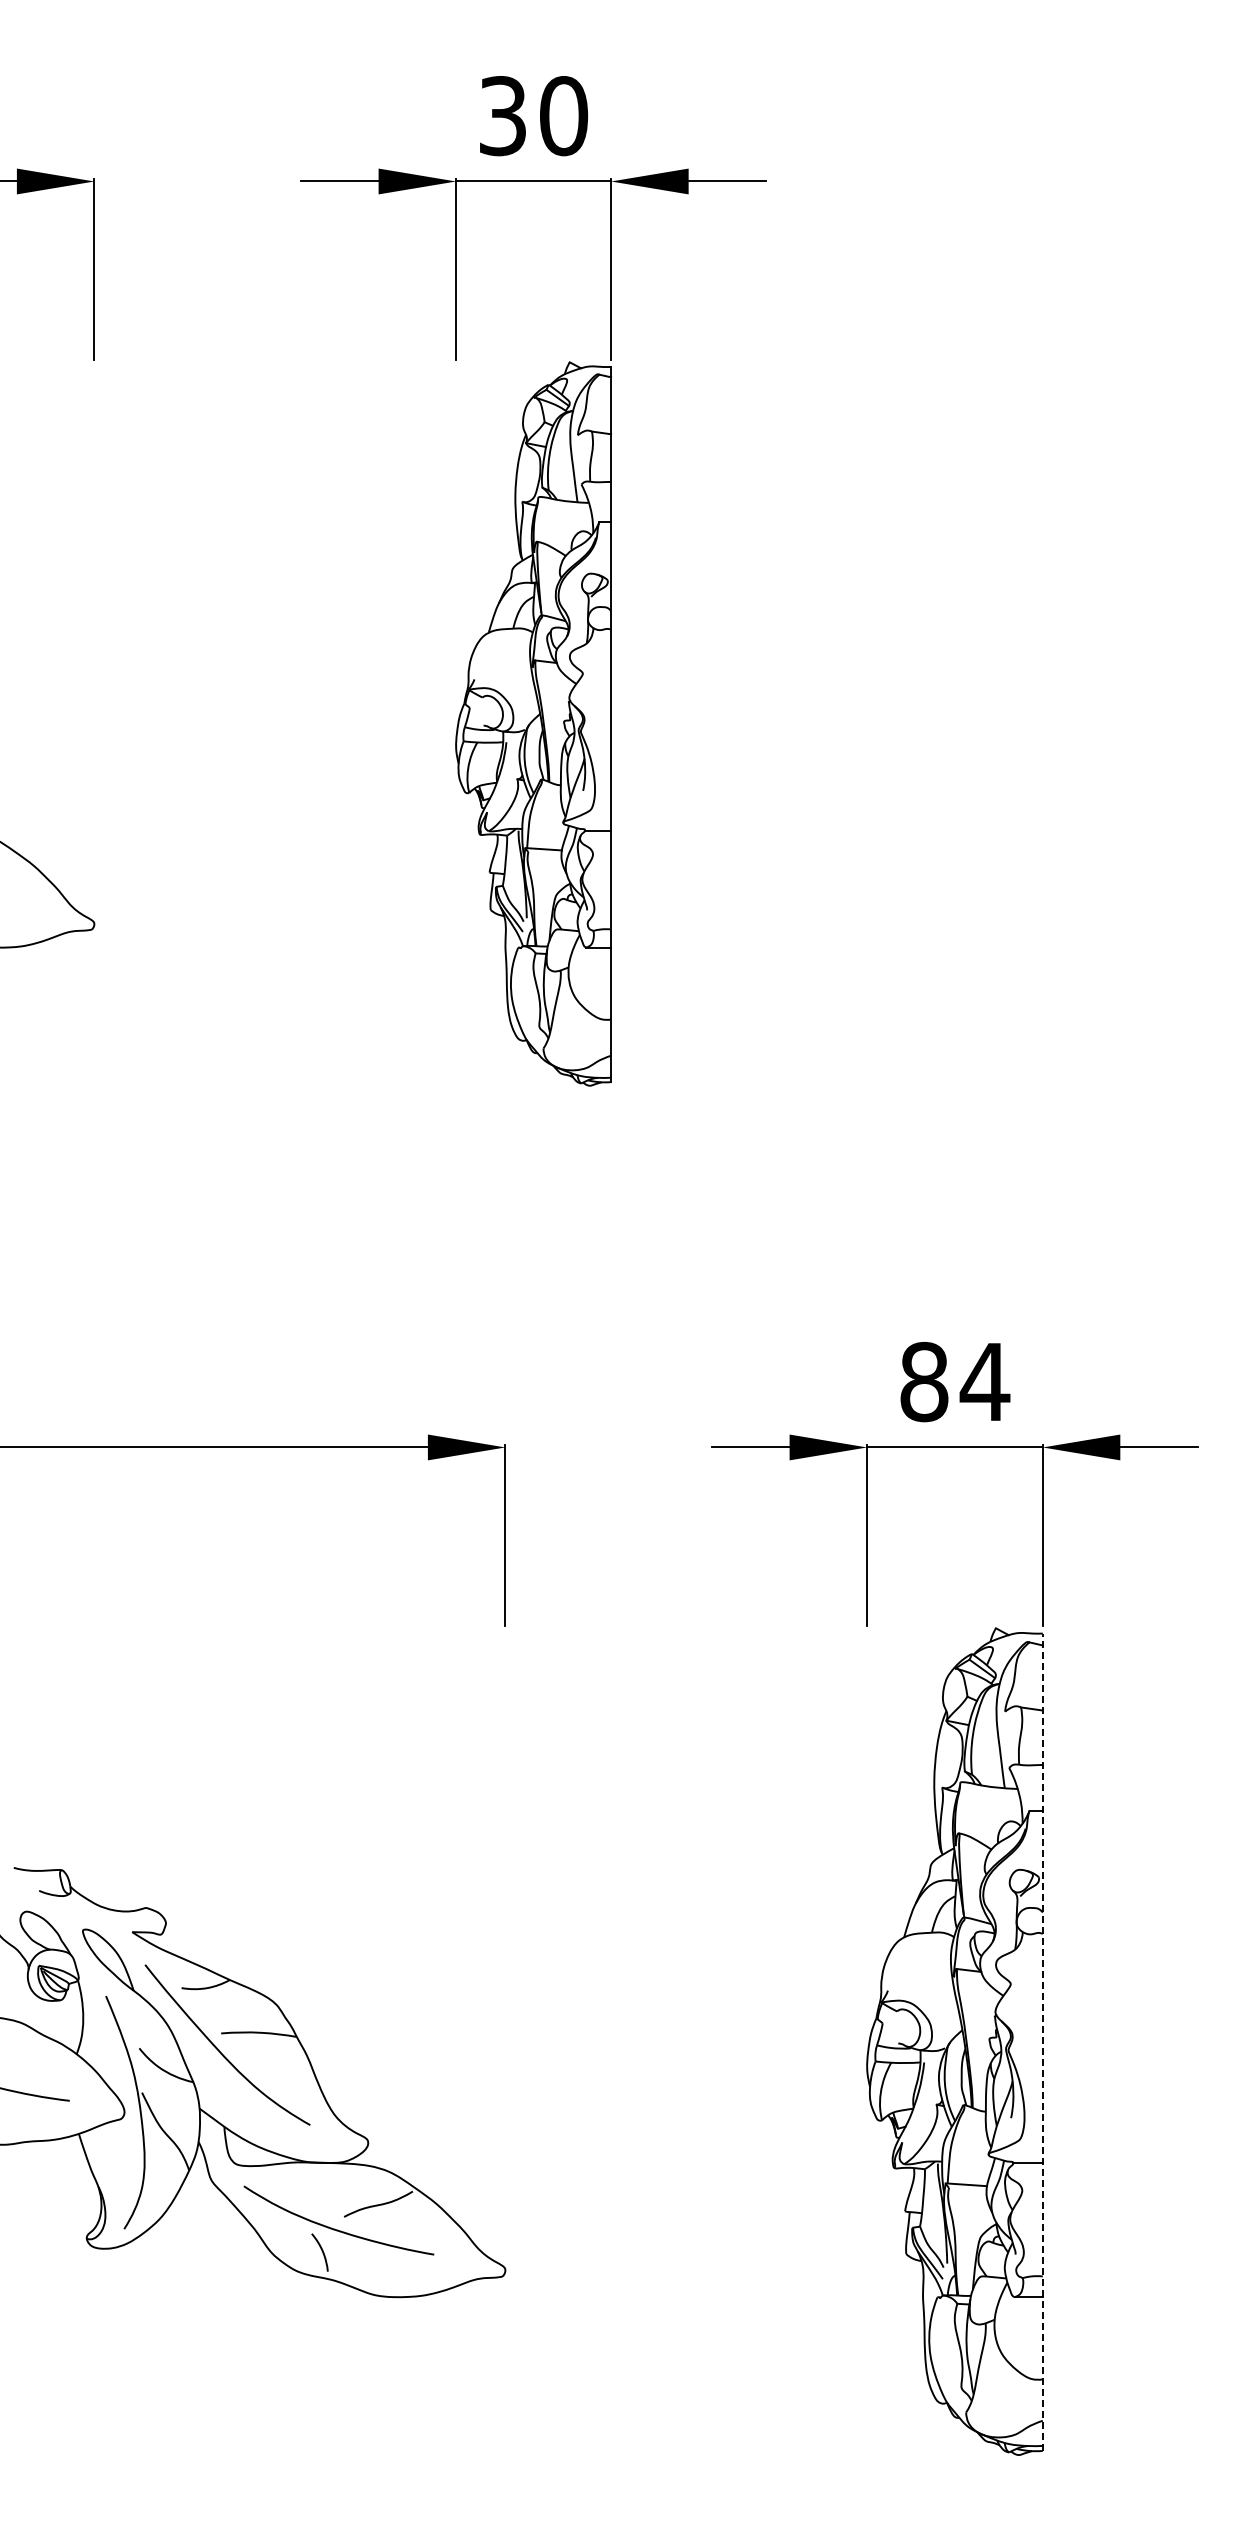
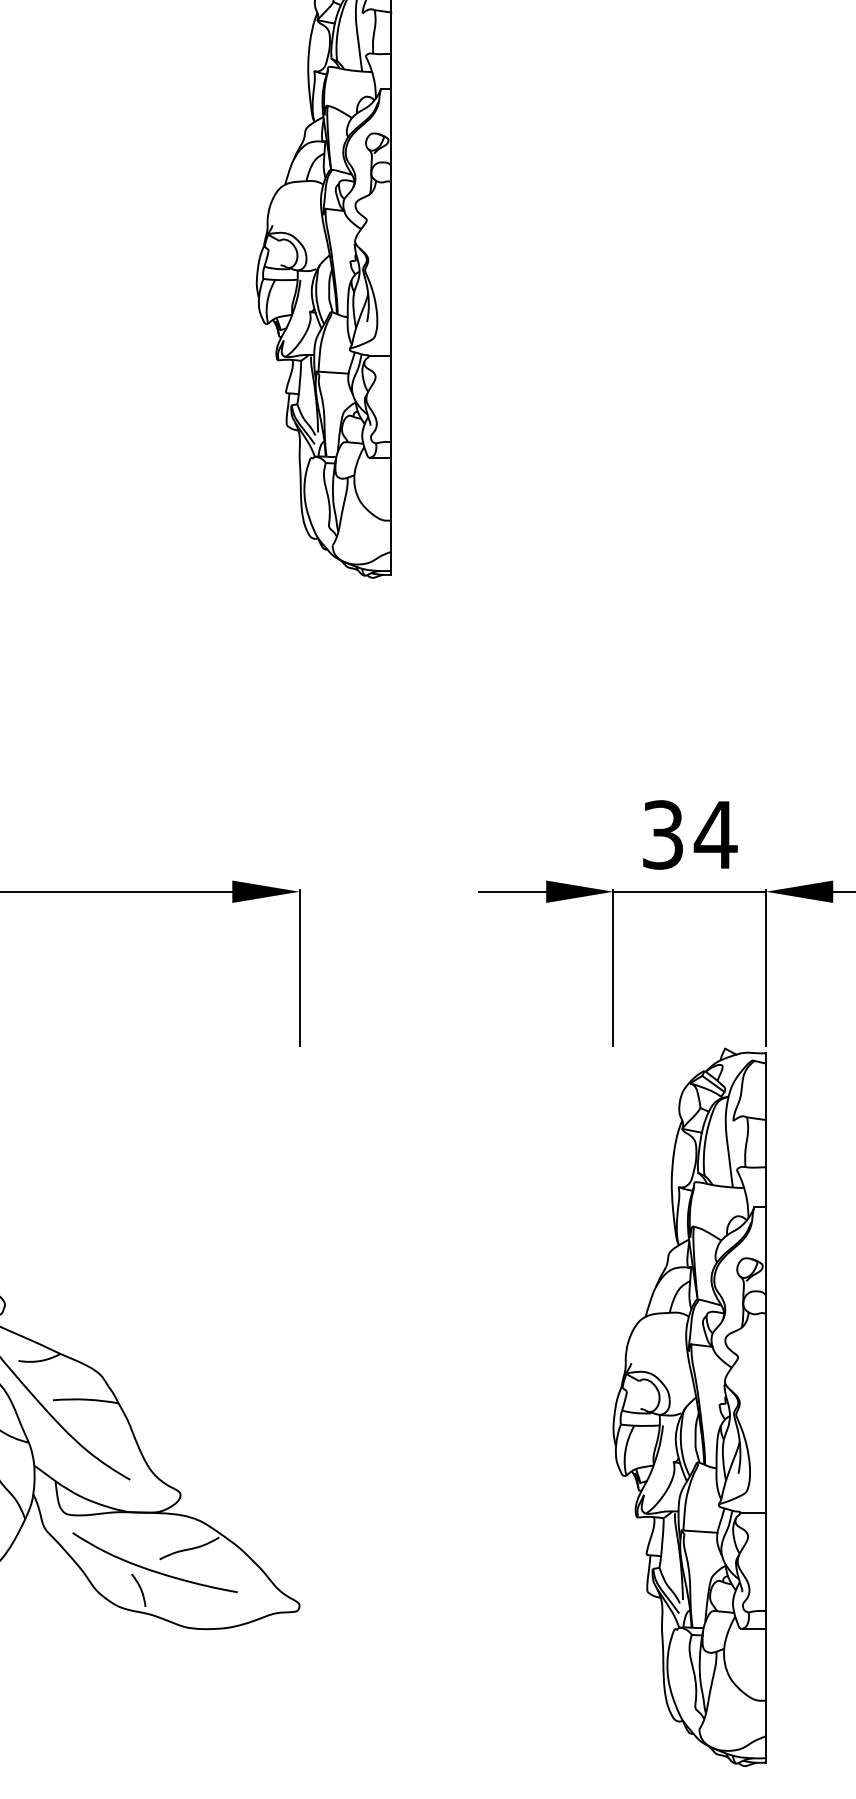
text: (924, 1382) -> (663, 835), 84 -> 34
line: (1042, 2042) -> (765, 1408), dashed -> solid

